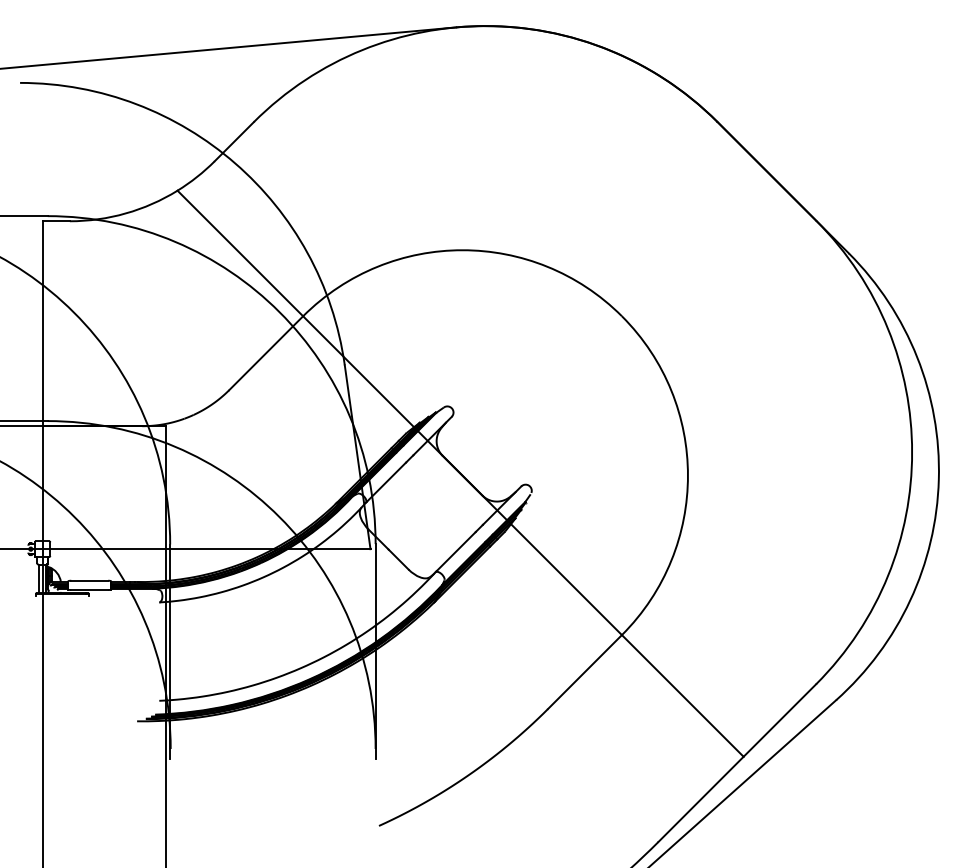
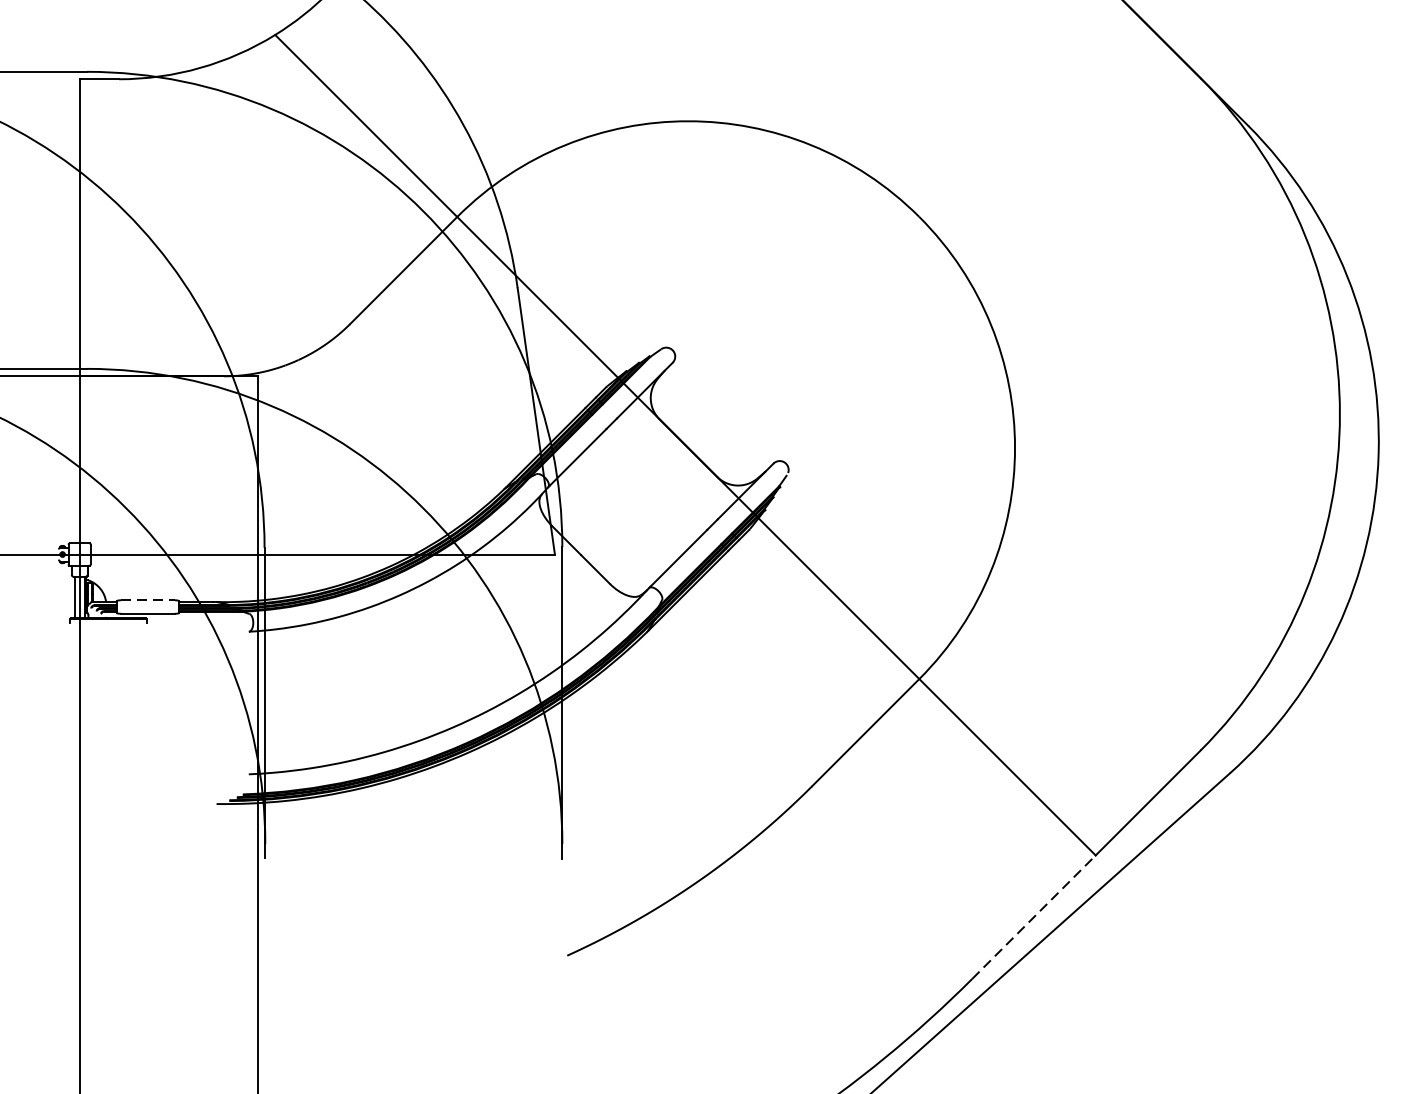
line: (90, 580) -> (149, 599), solid -> dashed
line: (701, 798) -> (1034, 915), solid -> dashed

